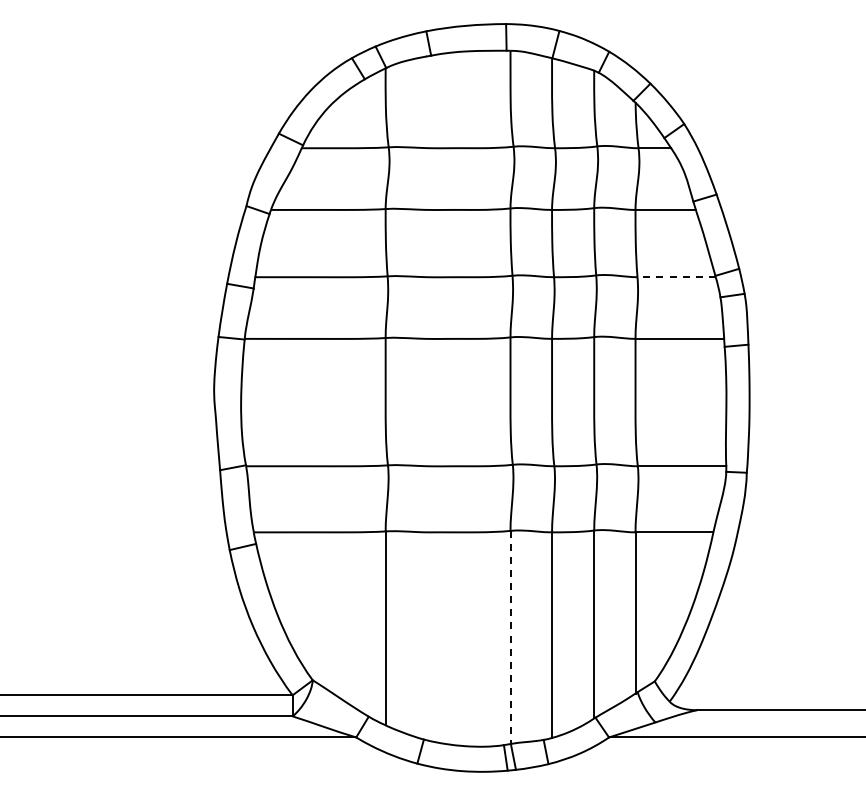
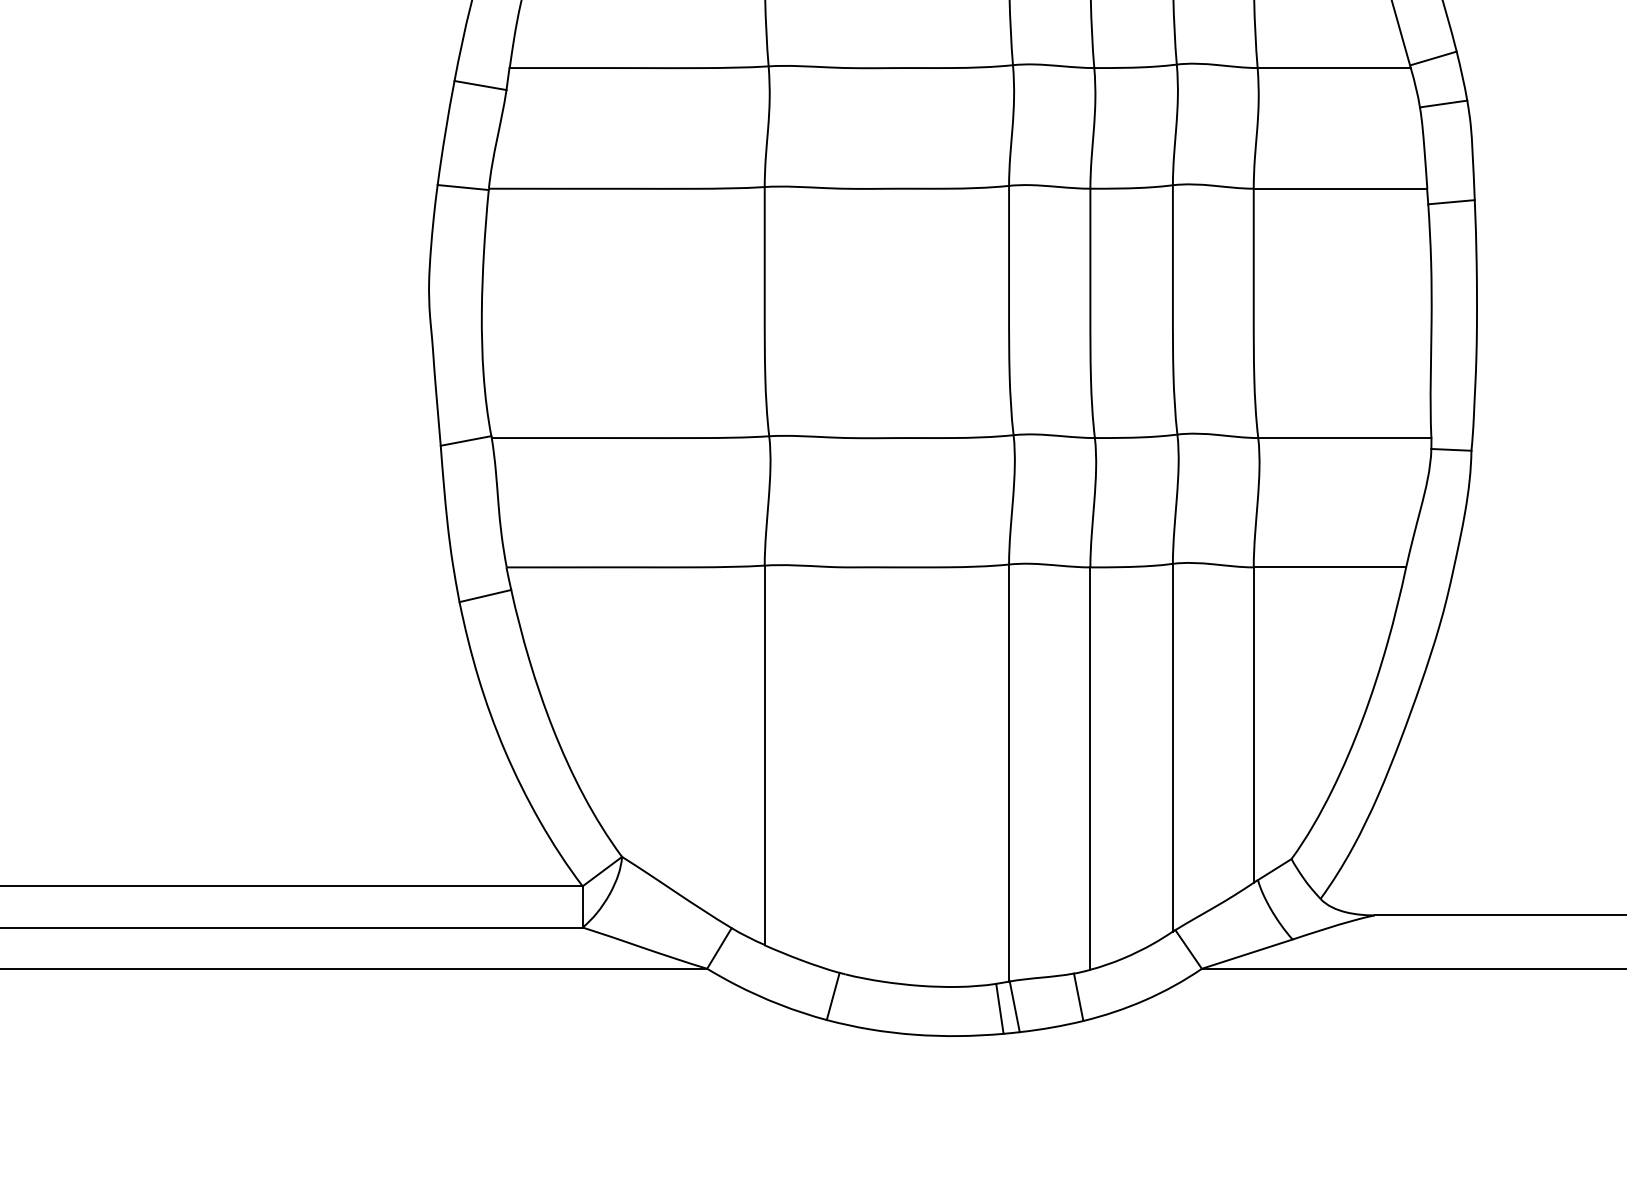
line: (676, 277) -> (1333, 68), dashed -> solid
line: (510, 637) -> (1009, 773), dashed -> solid

